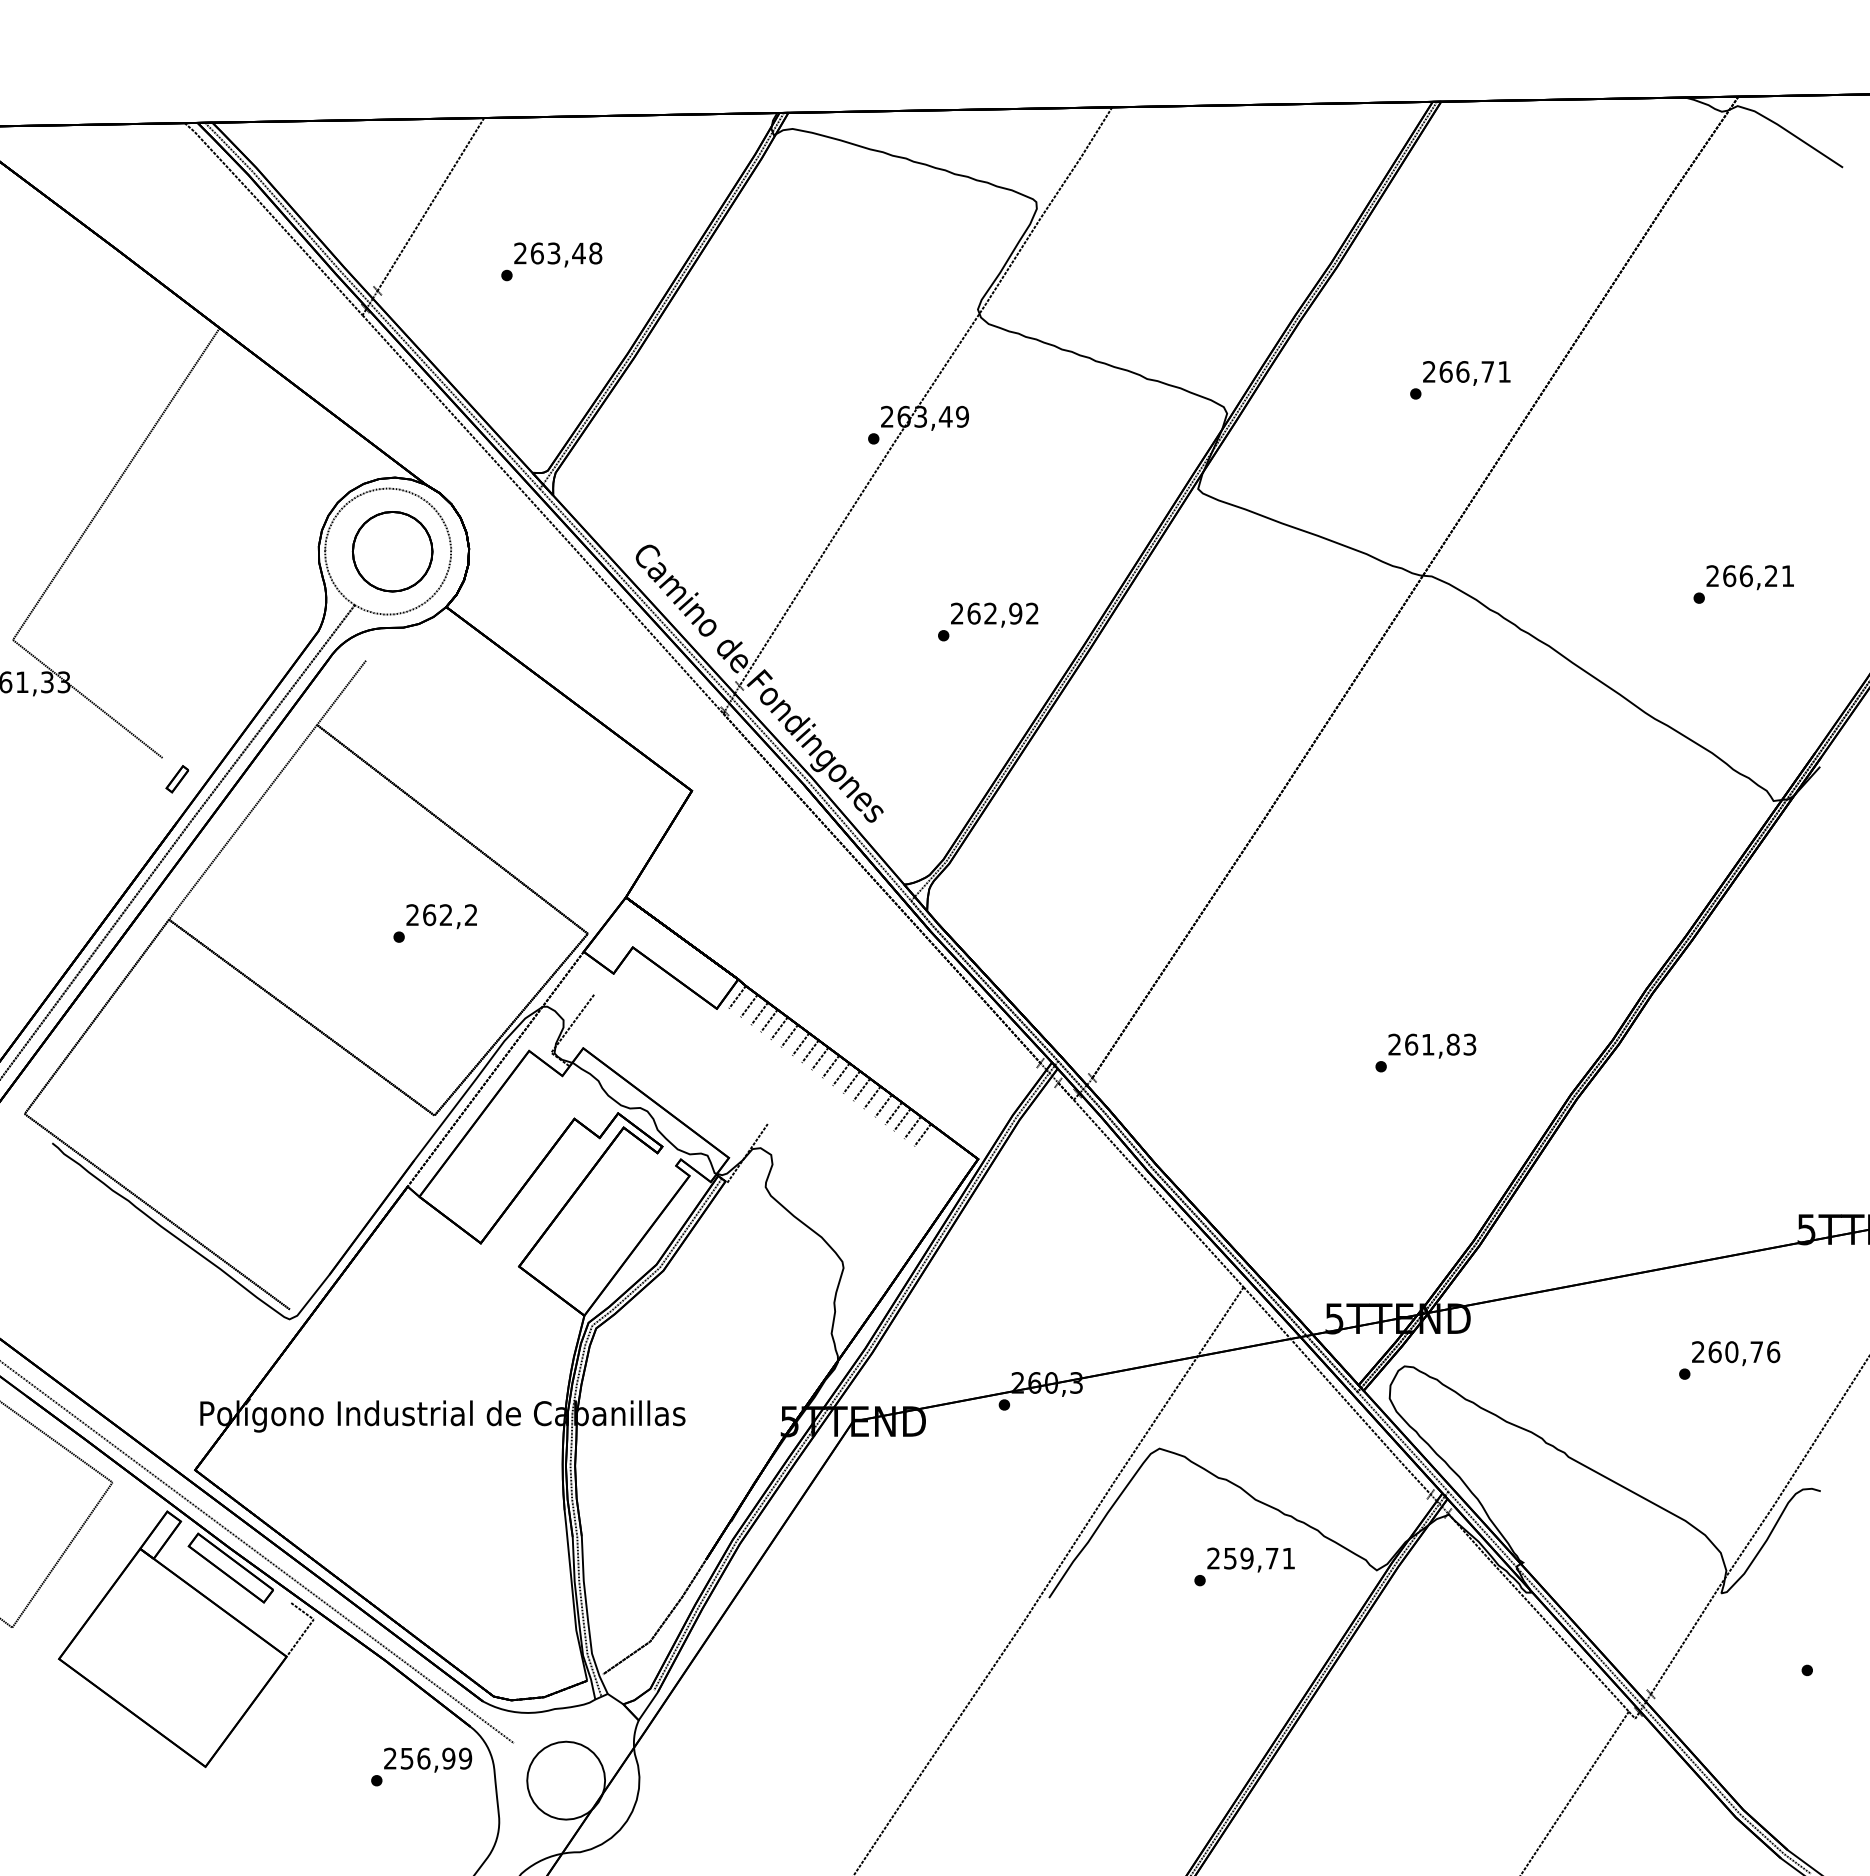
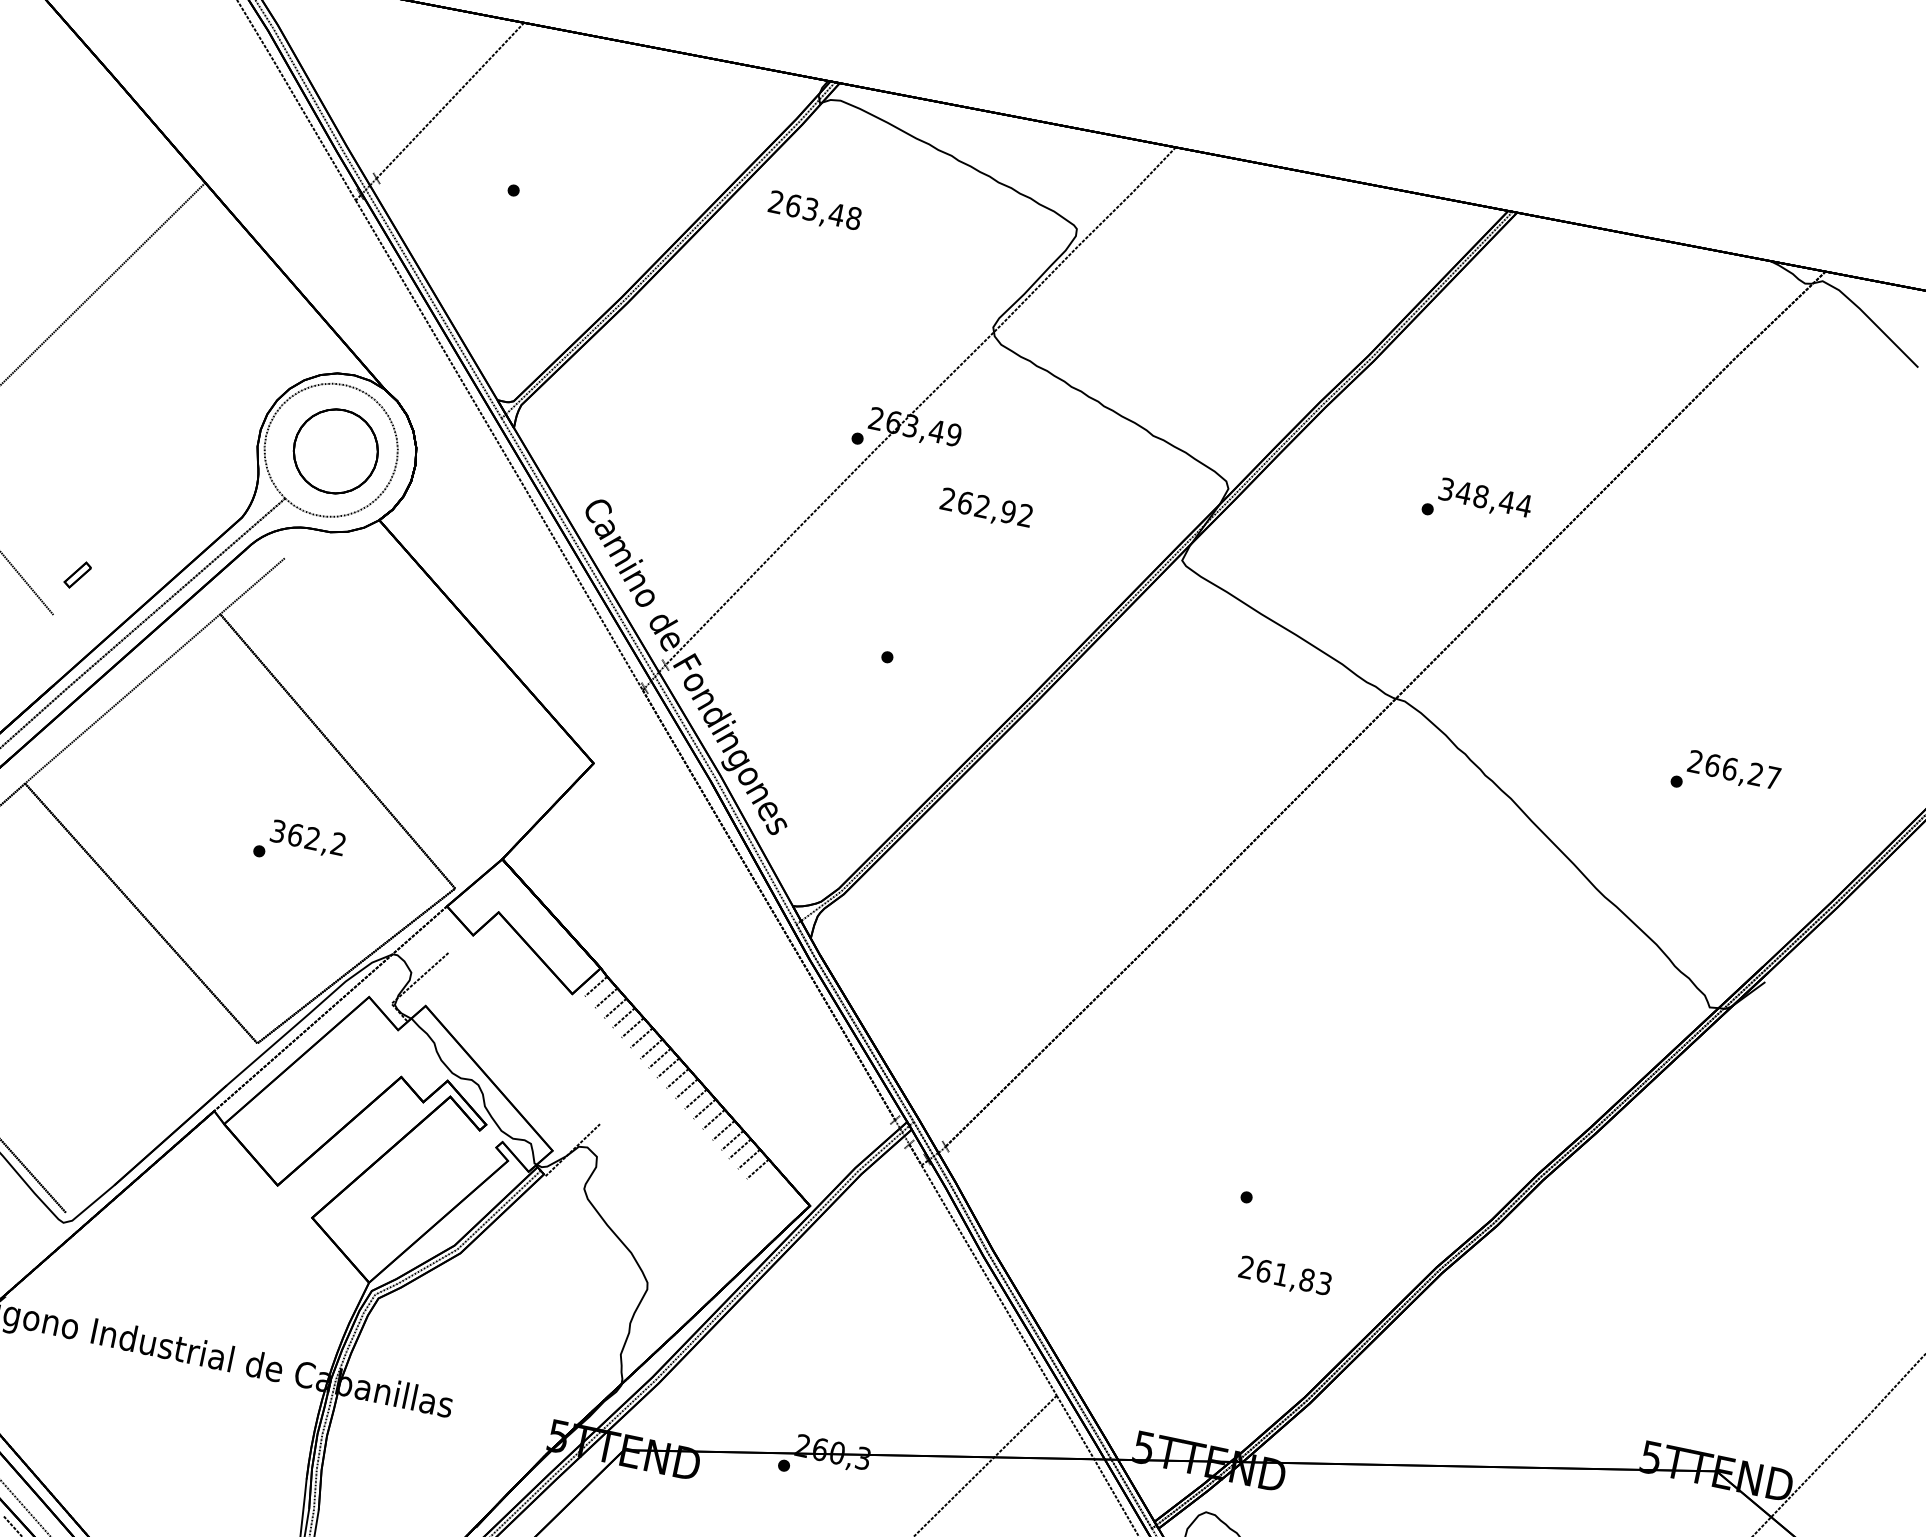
text: (558, 254) -> (815, 211), moved
text: (1467, 371) -> (1486, 497), 266,71 -> 348,44
text: (1787, 575) -> (1772, 777), 266,21 -> 266,27
text: (994, 614) -> (986, 508), moved
part: (177, 779) -> (77, 575), moved
text: (412, 915) -> (277, 831), 262,2 -> 362,2
text: (1432, 1045) -> (1285, 1276), moved

